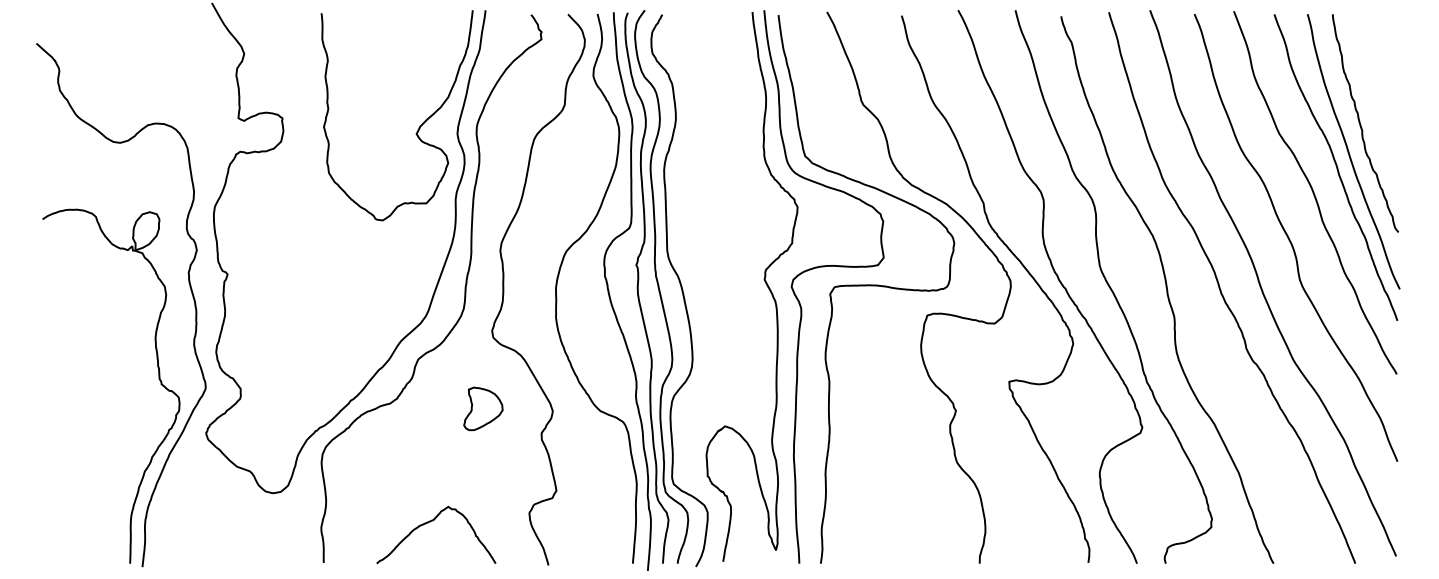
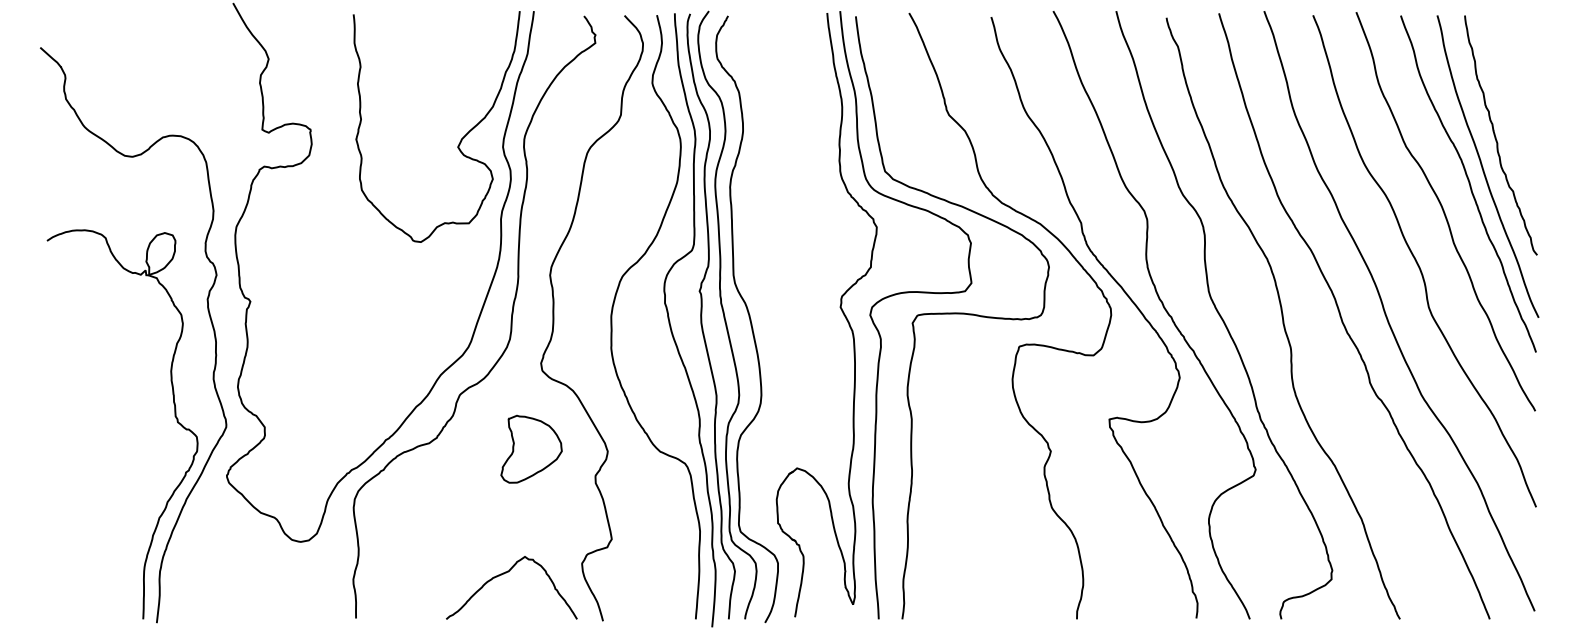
part: (483, 408) -> (531, 448), size x1.43
curve: (429, 522) -> (504, 574), moved

